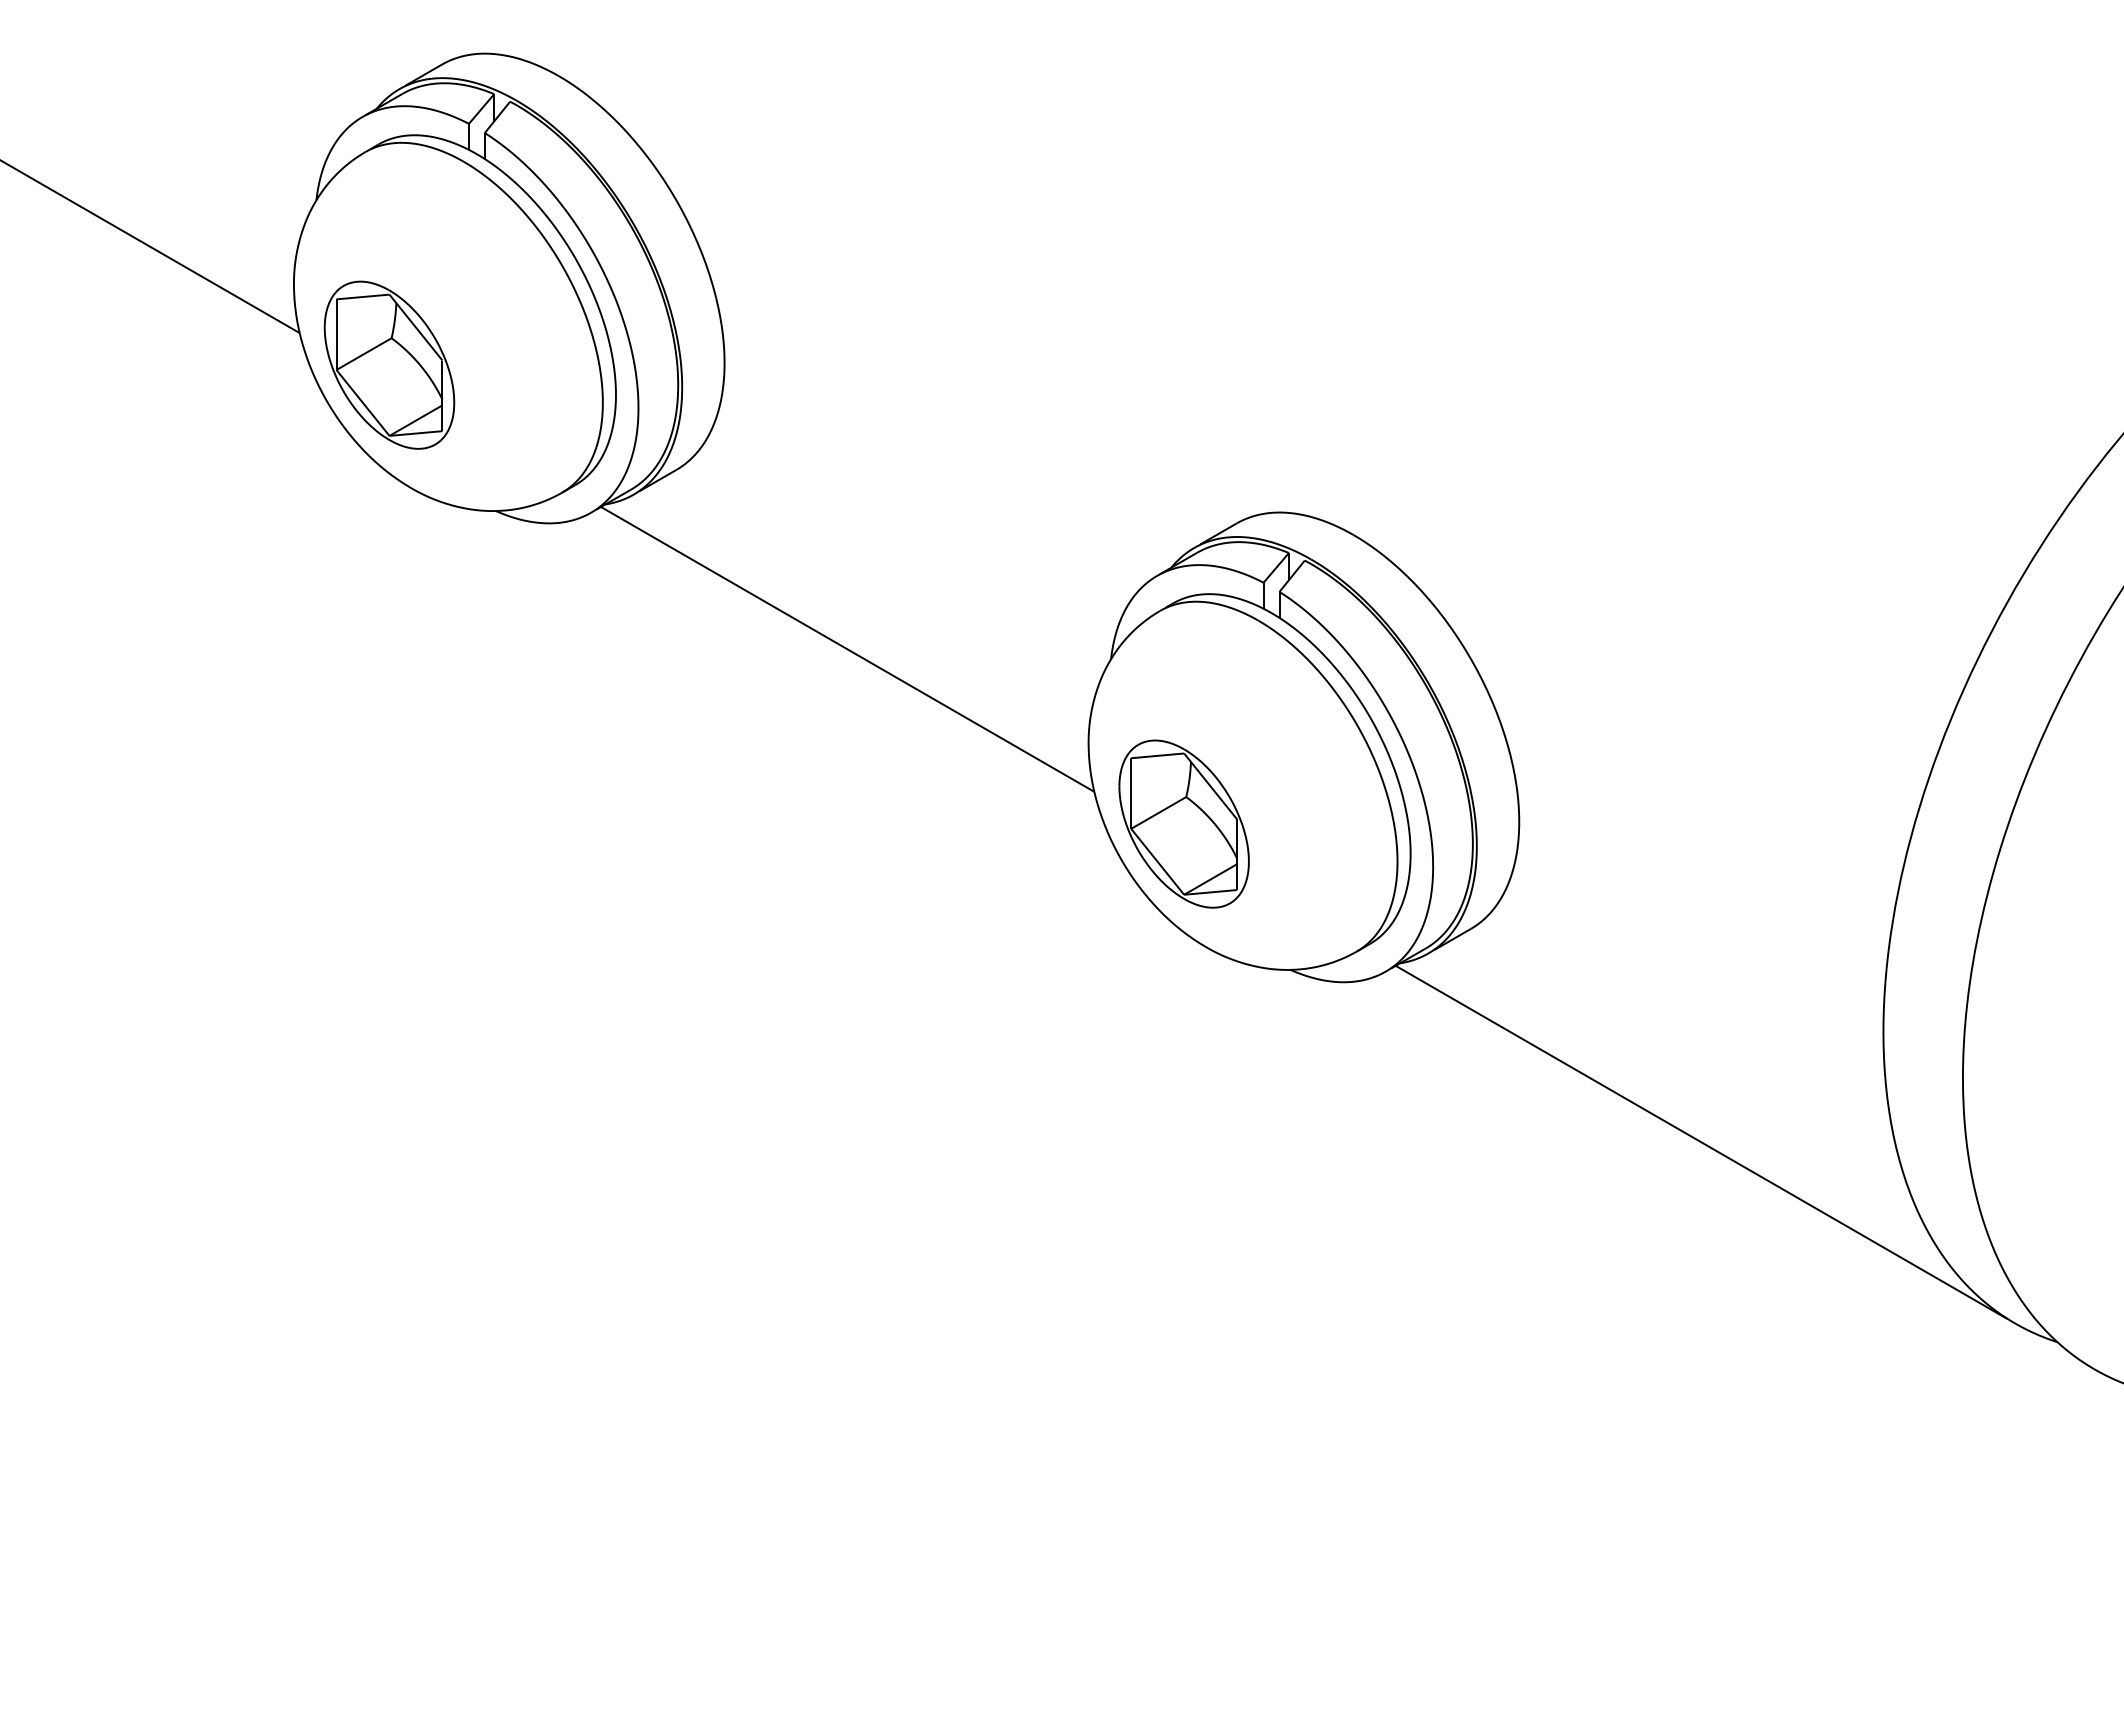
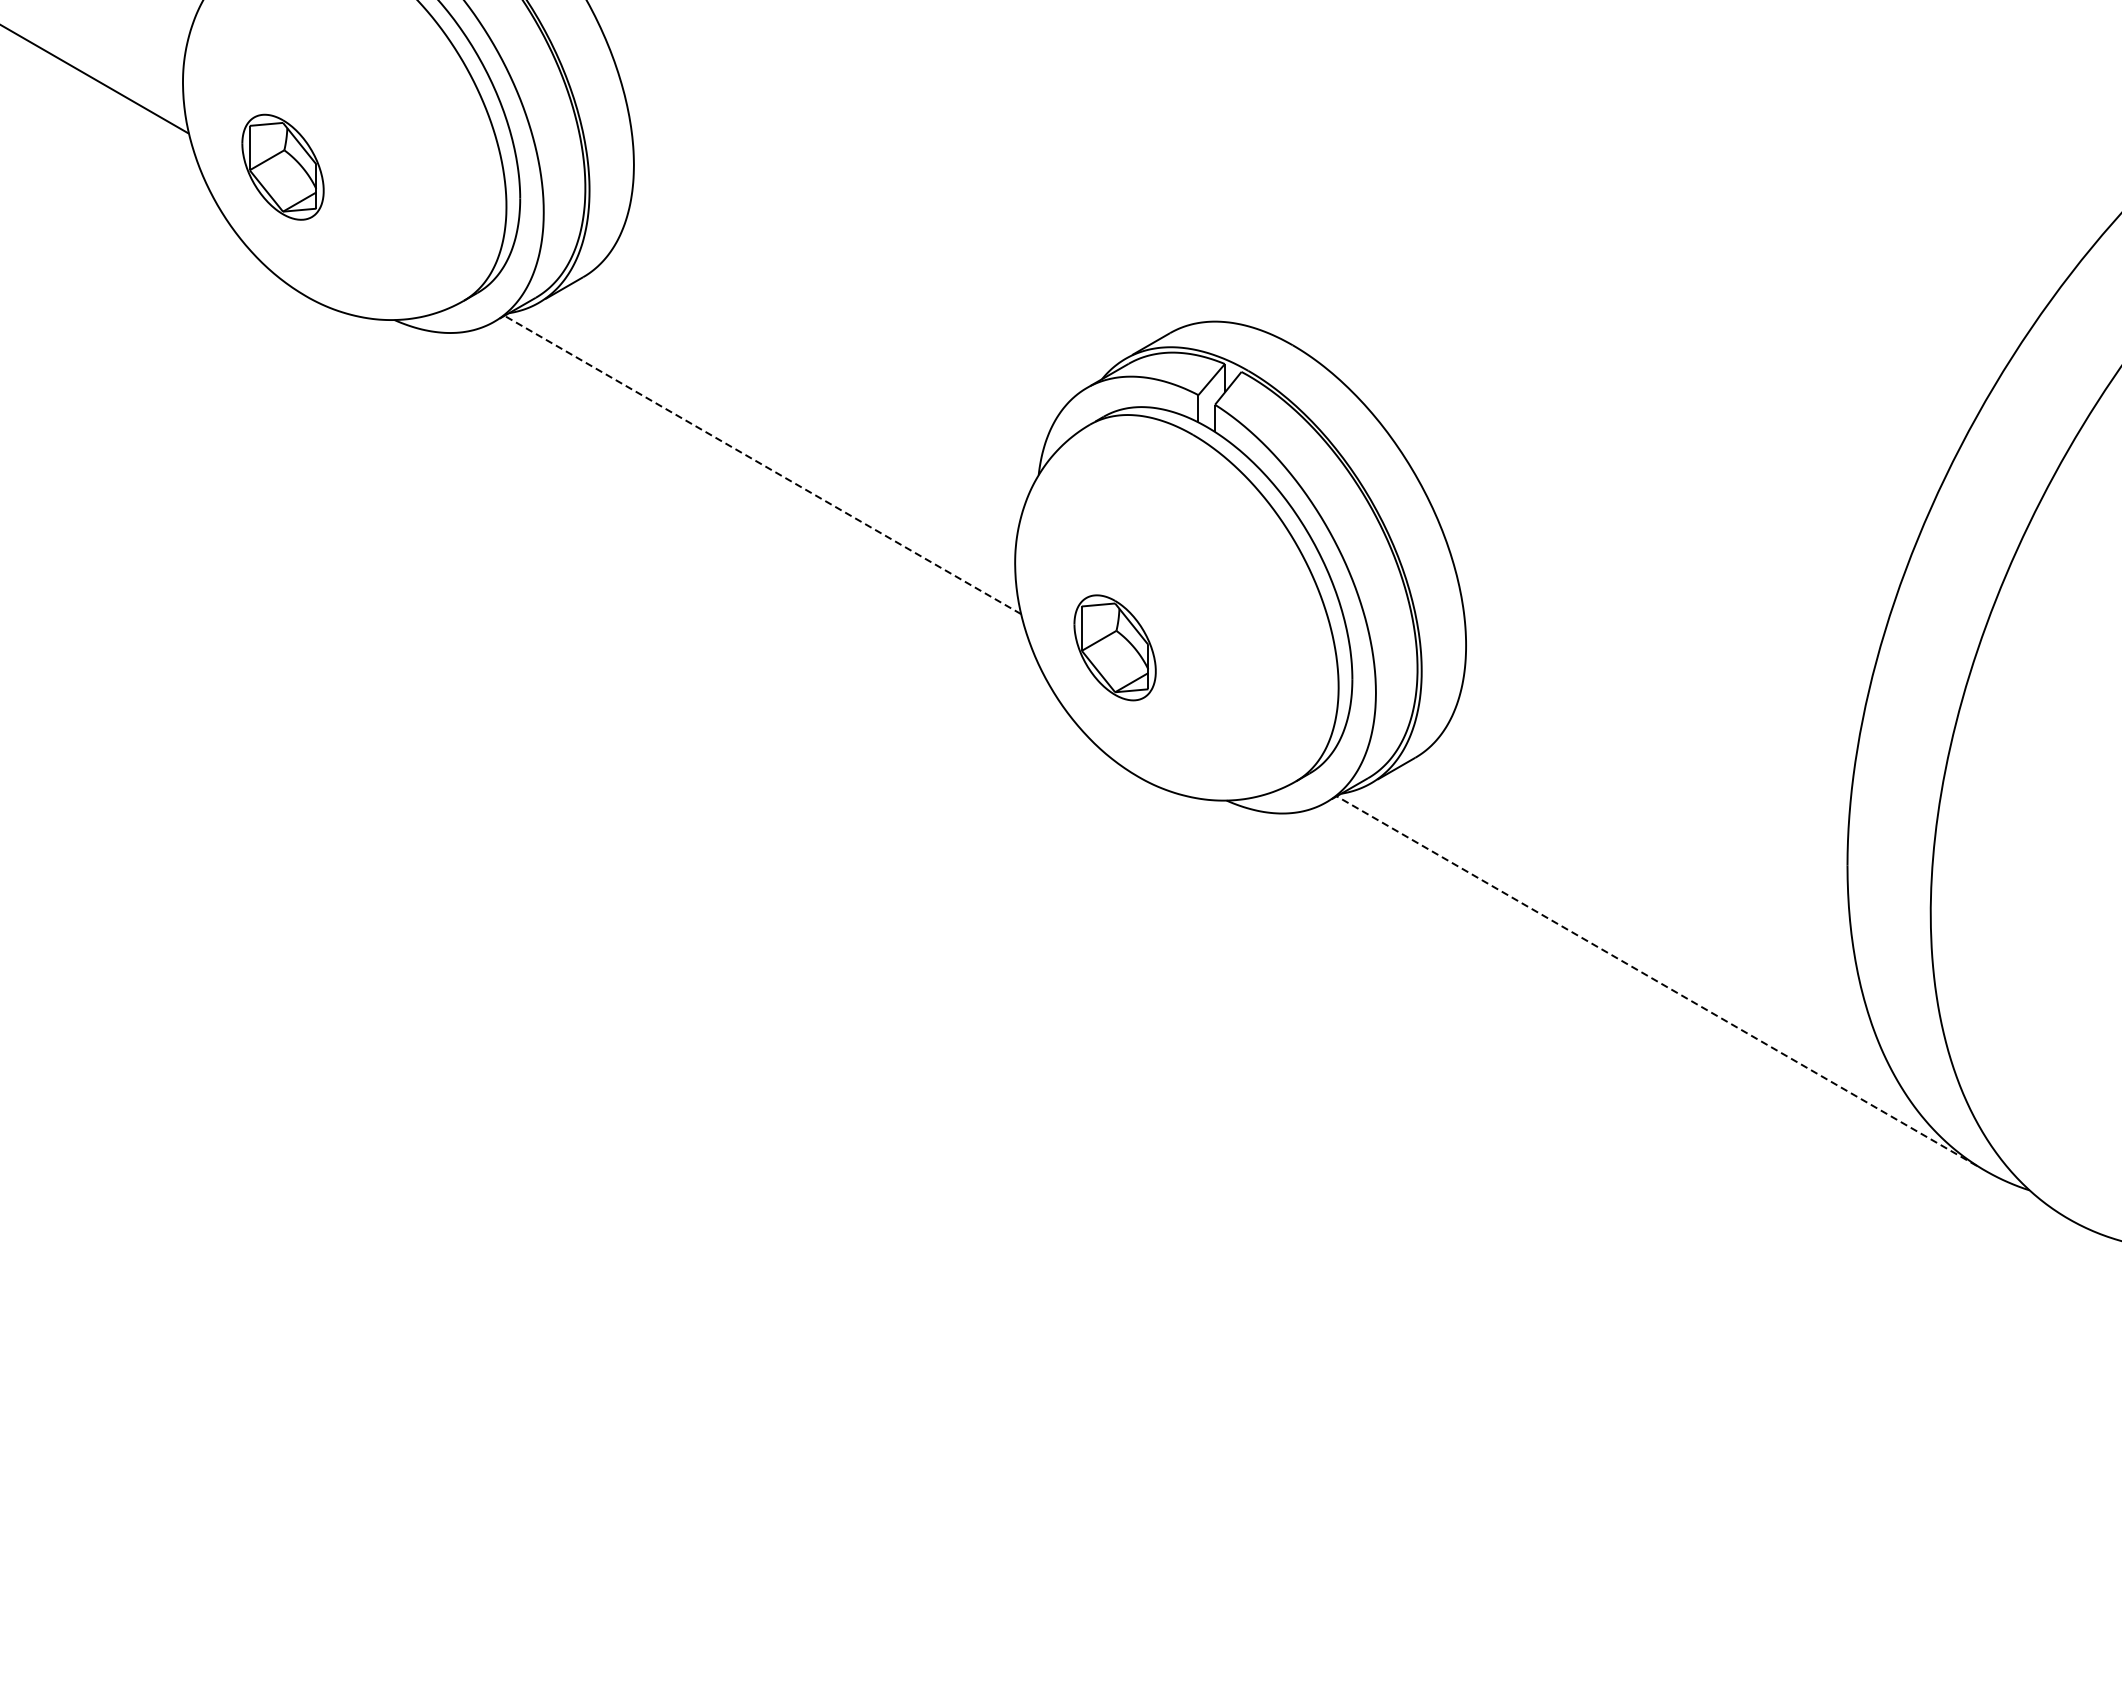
part: (389, 364) -> (283, 166), size x0.6
line: (847, 649) -> (762, 465), solid -> dashed
part: (1183, 823) -> (1114, 647), size x0.6
line: (1701, 1142) -> (1656, 981), solid -> dashed

